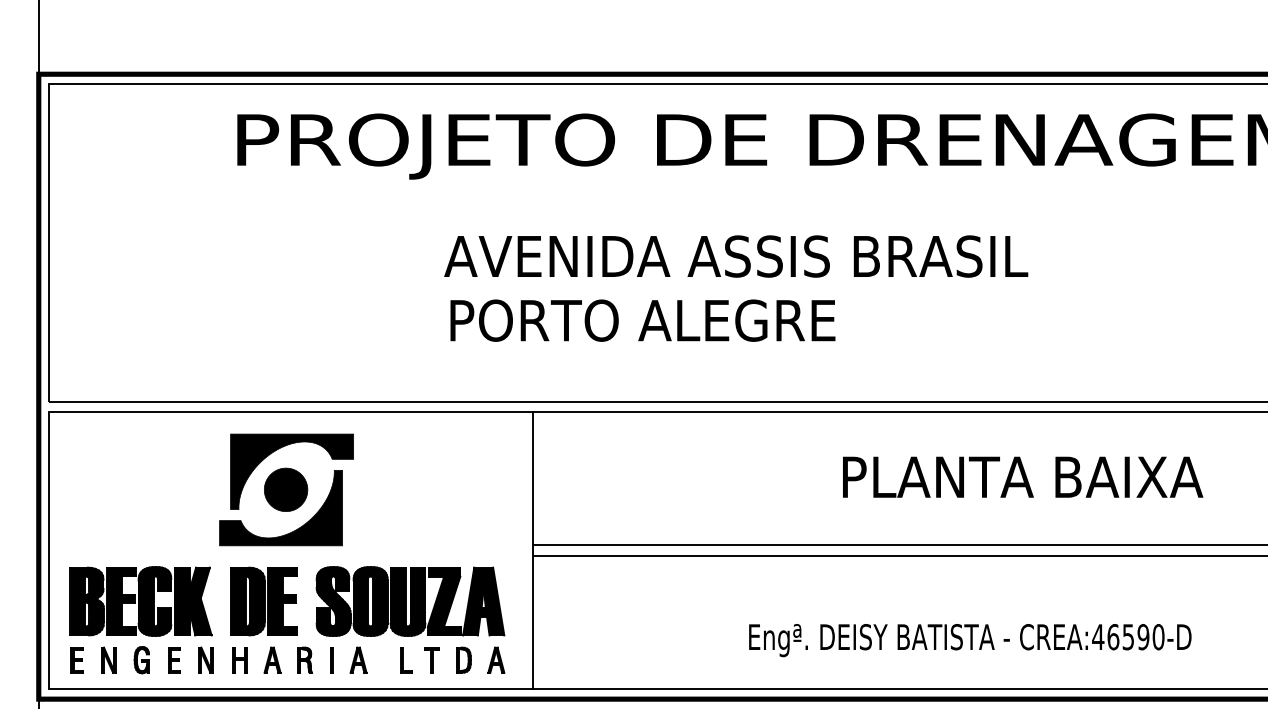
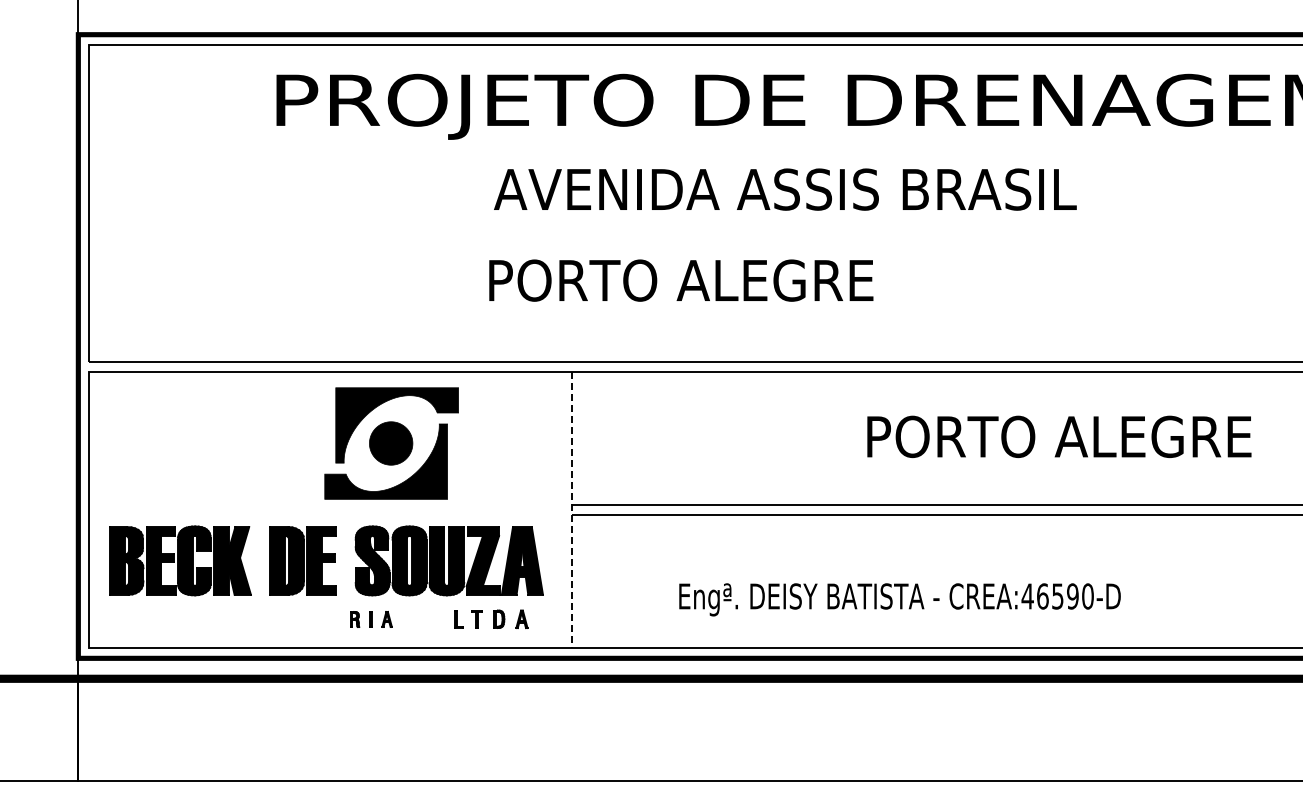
text: (736, 256) -> (785, 189), moved
text: (1021, 476) -> (1059, 436), PLANTA BAIXA -> PORTO ALEGRE
part: (286, 489) -> (391, 443), moved
line: (532, 551) -> (571, 510), solid -> dashed
text: (969, 640) -> (899, 599), moved
part: (452, 659) -> (491, 618), size x0.7
part: (176, 660) -> (215, 619), removed
part: (332, 660) -> (371, 619), size x0.6

